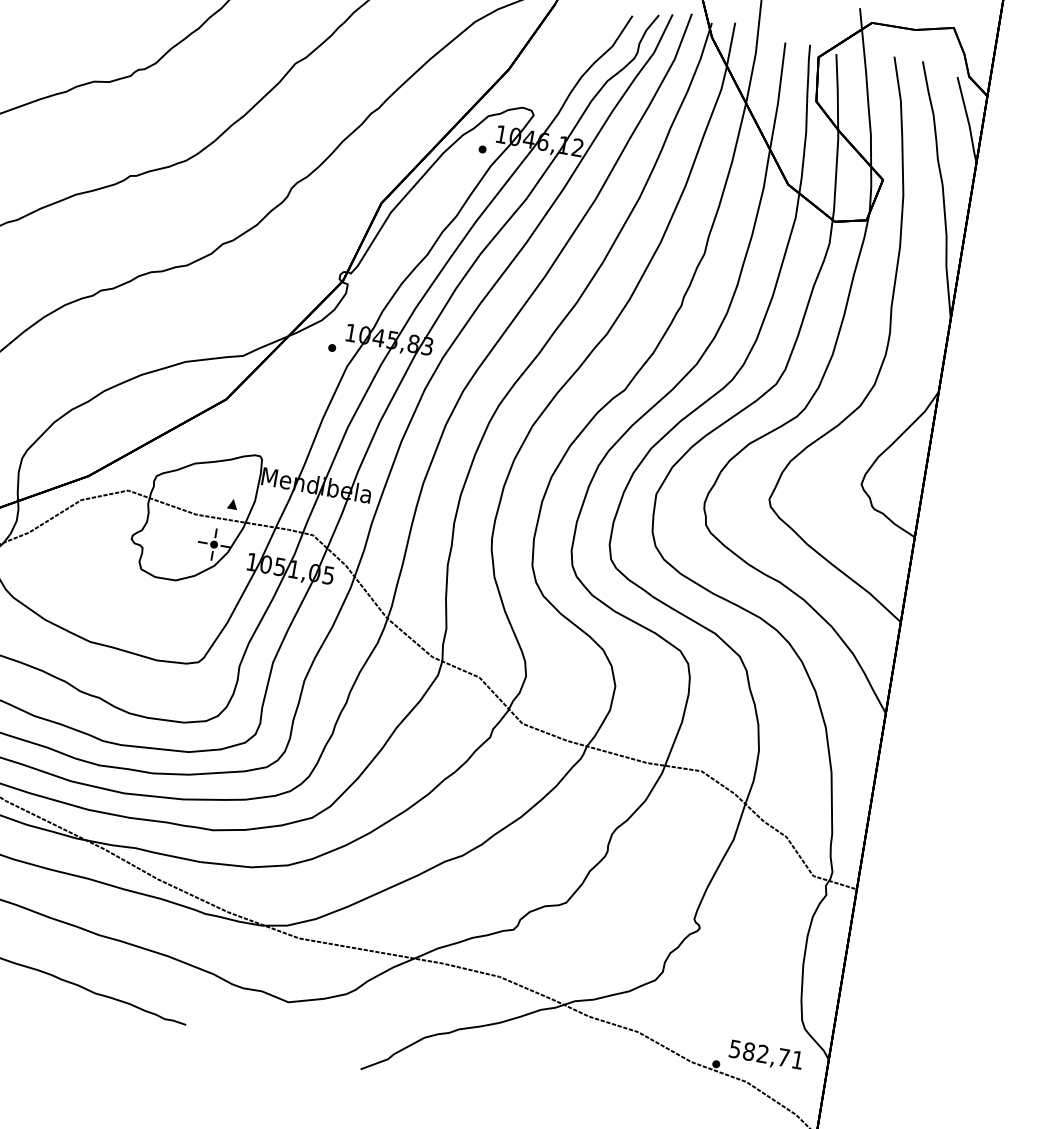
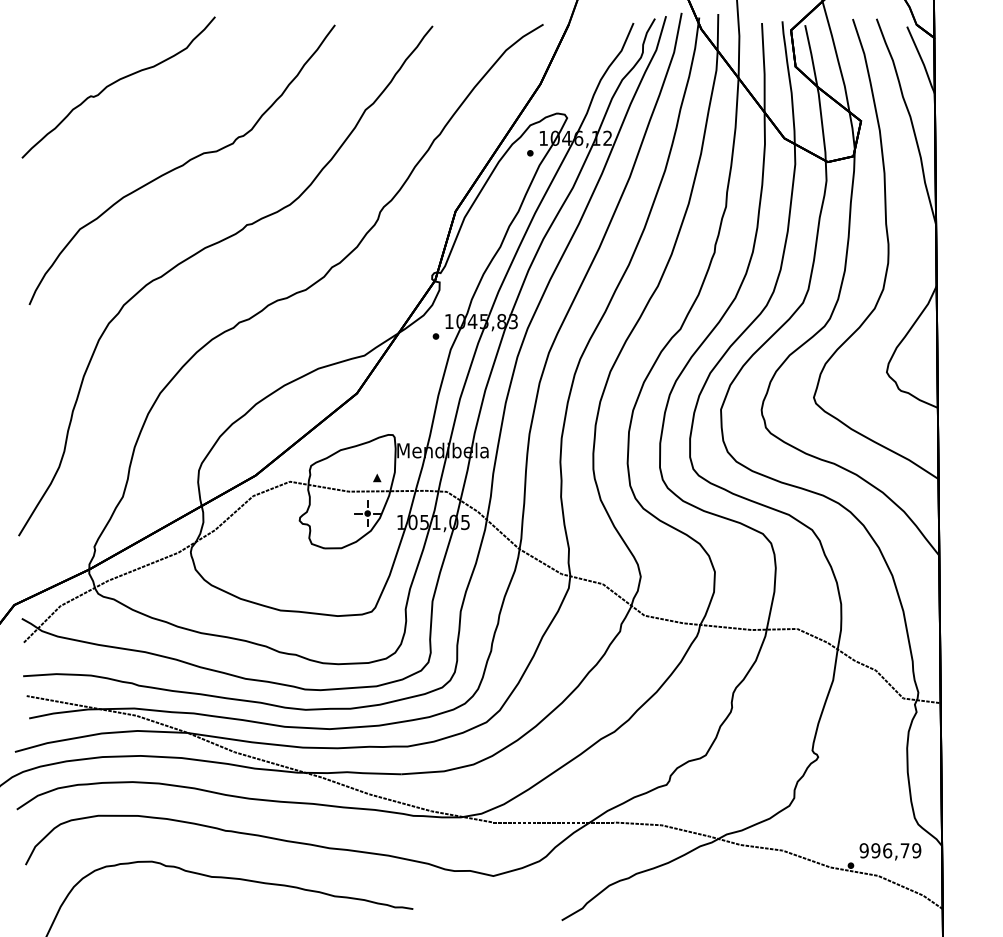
text: (766, 1054) -> (890, 850), 582,71 -> 996,79

